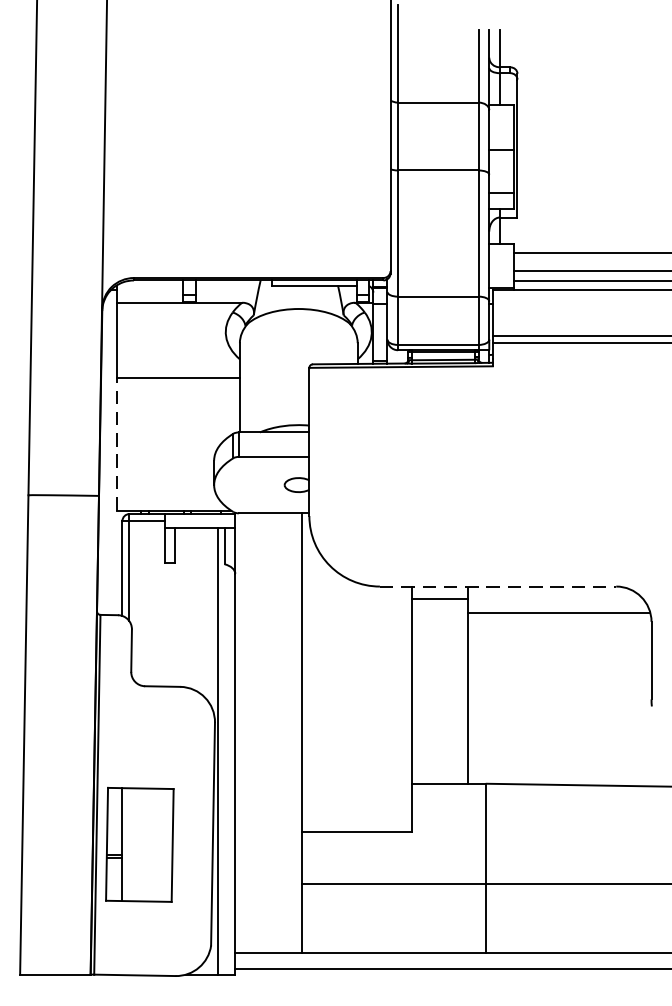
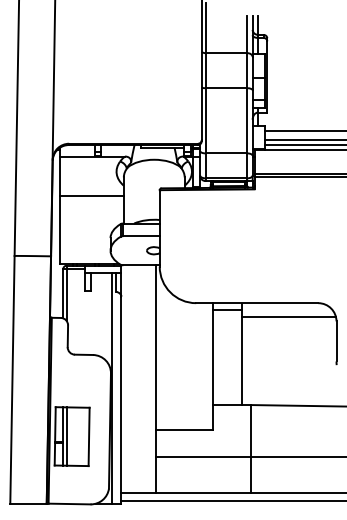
line: (117, 443) -> (60, 229), dashed -> solid
line: (498, 587) -> (257, 303), dashed -> solid
line: (128, 844) -> (66, 436), added

